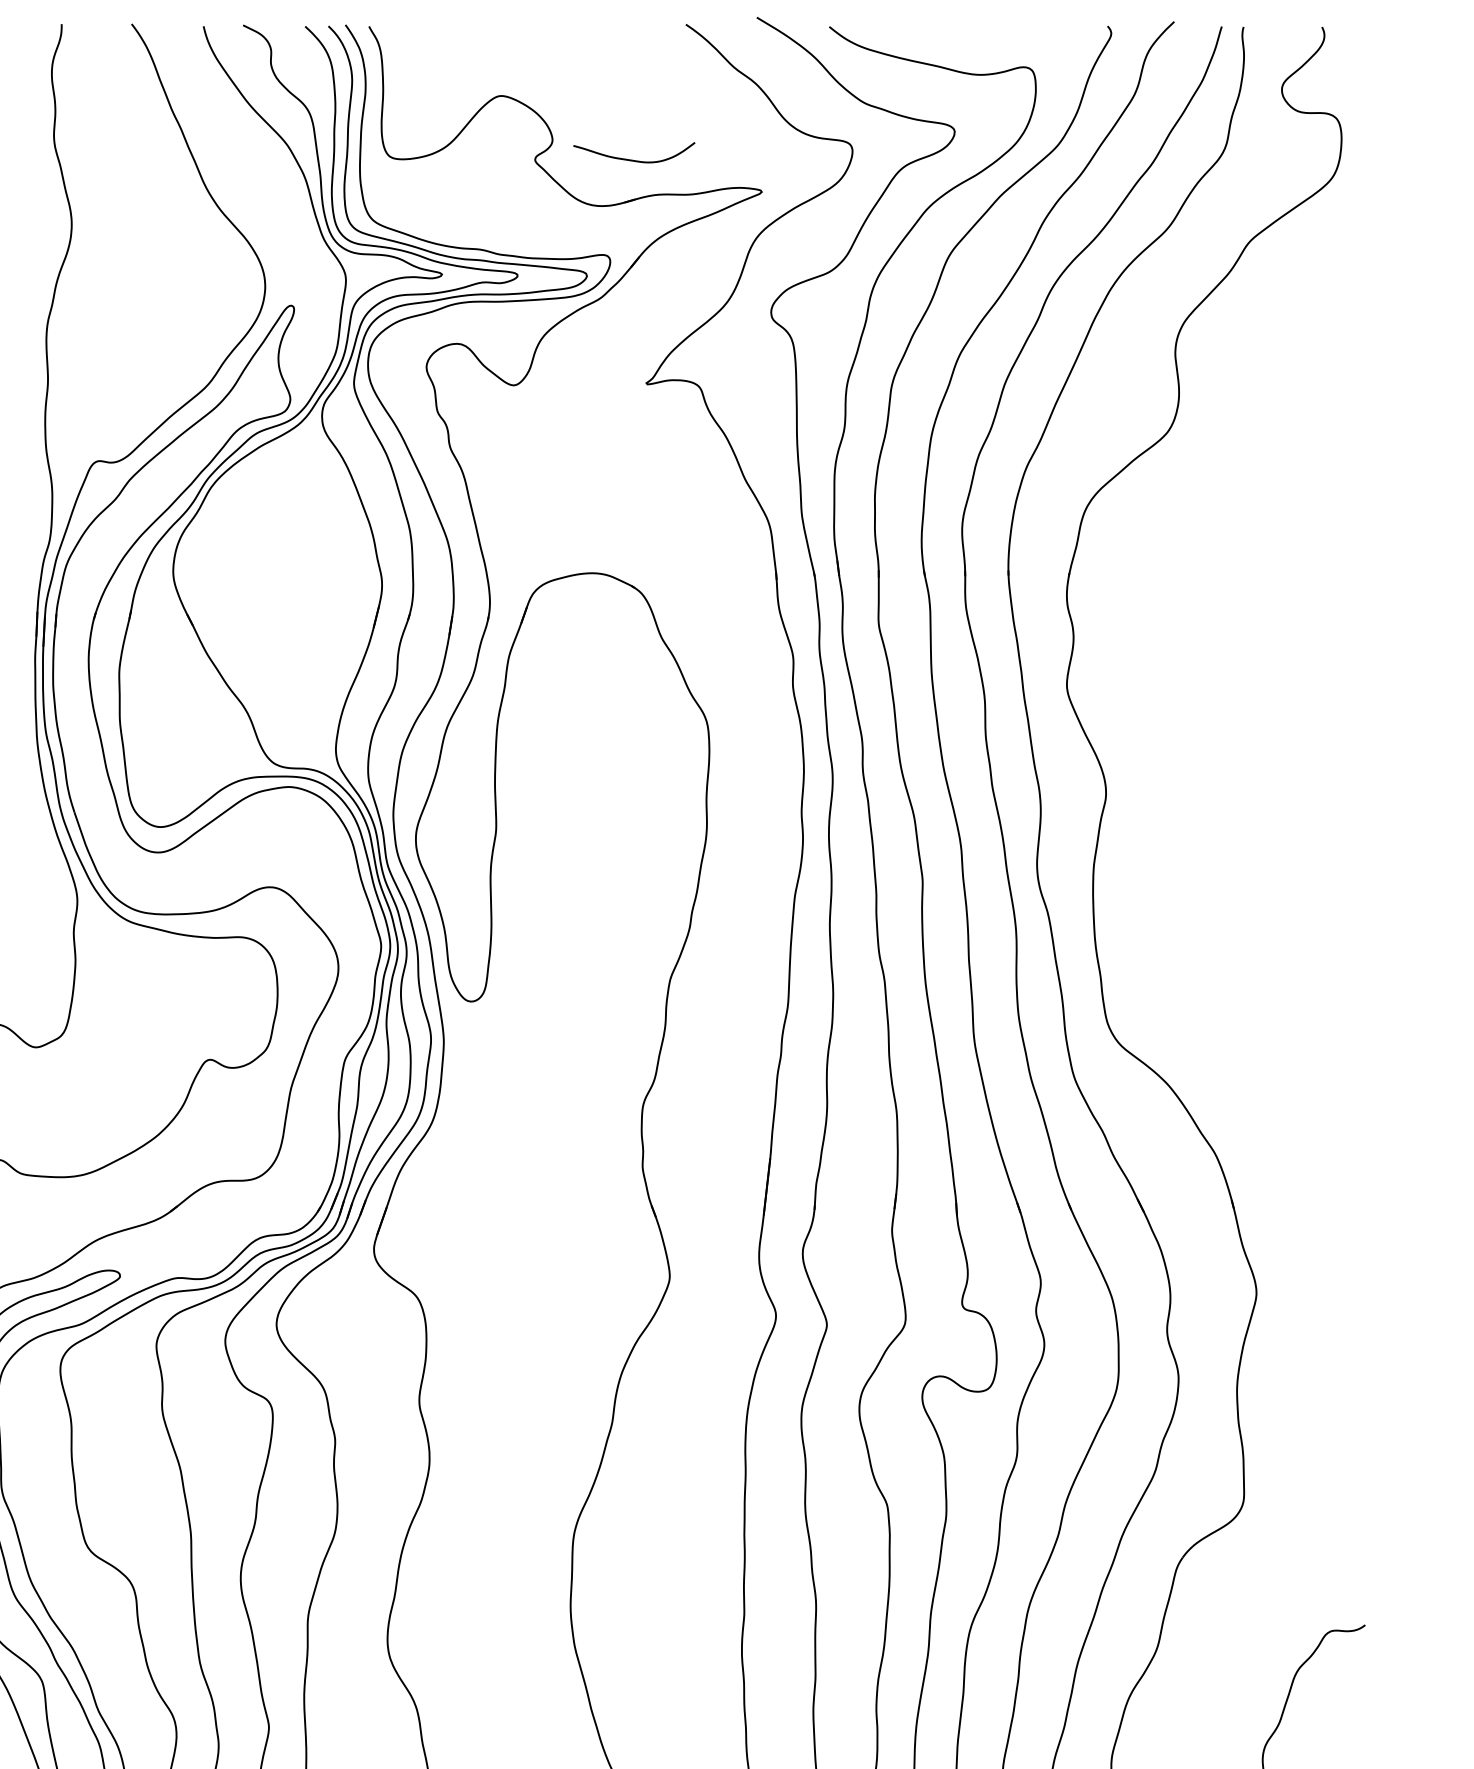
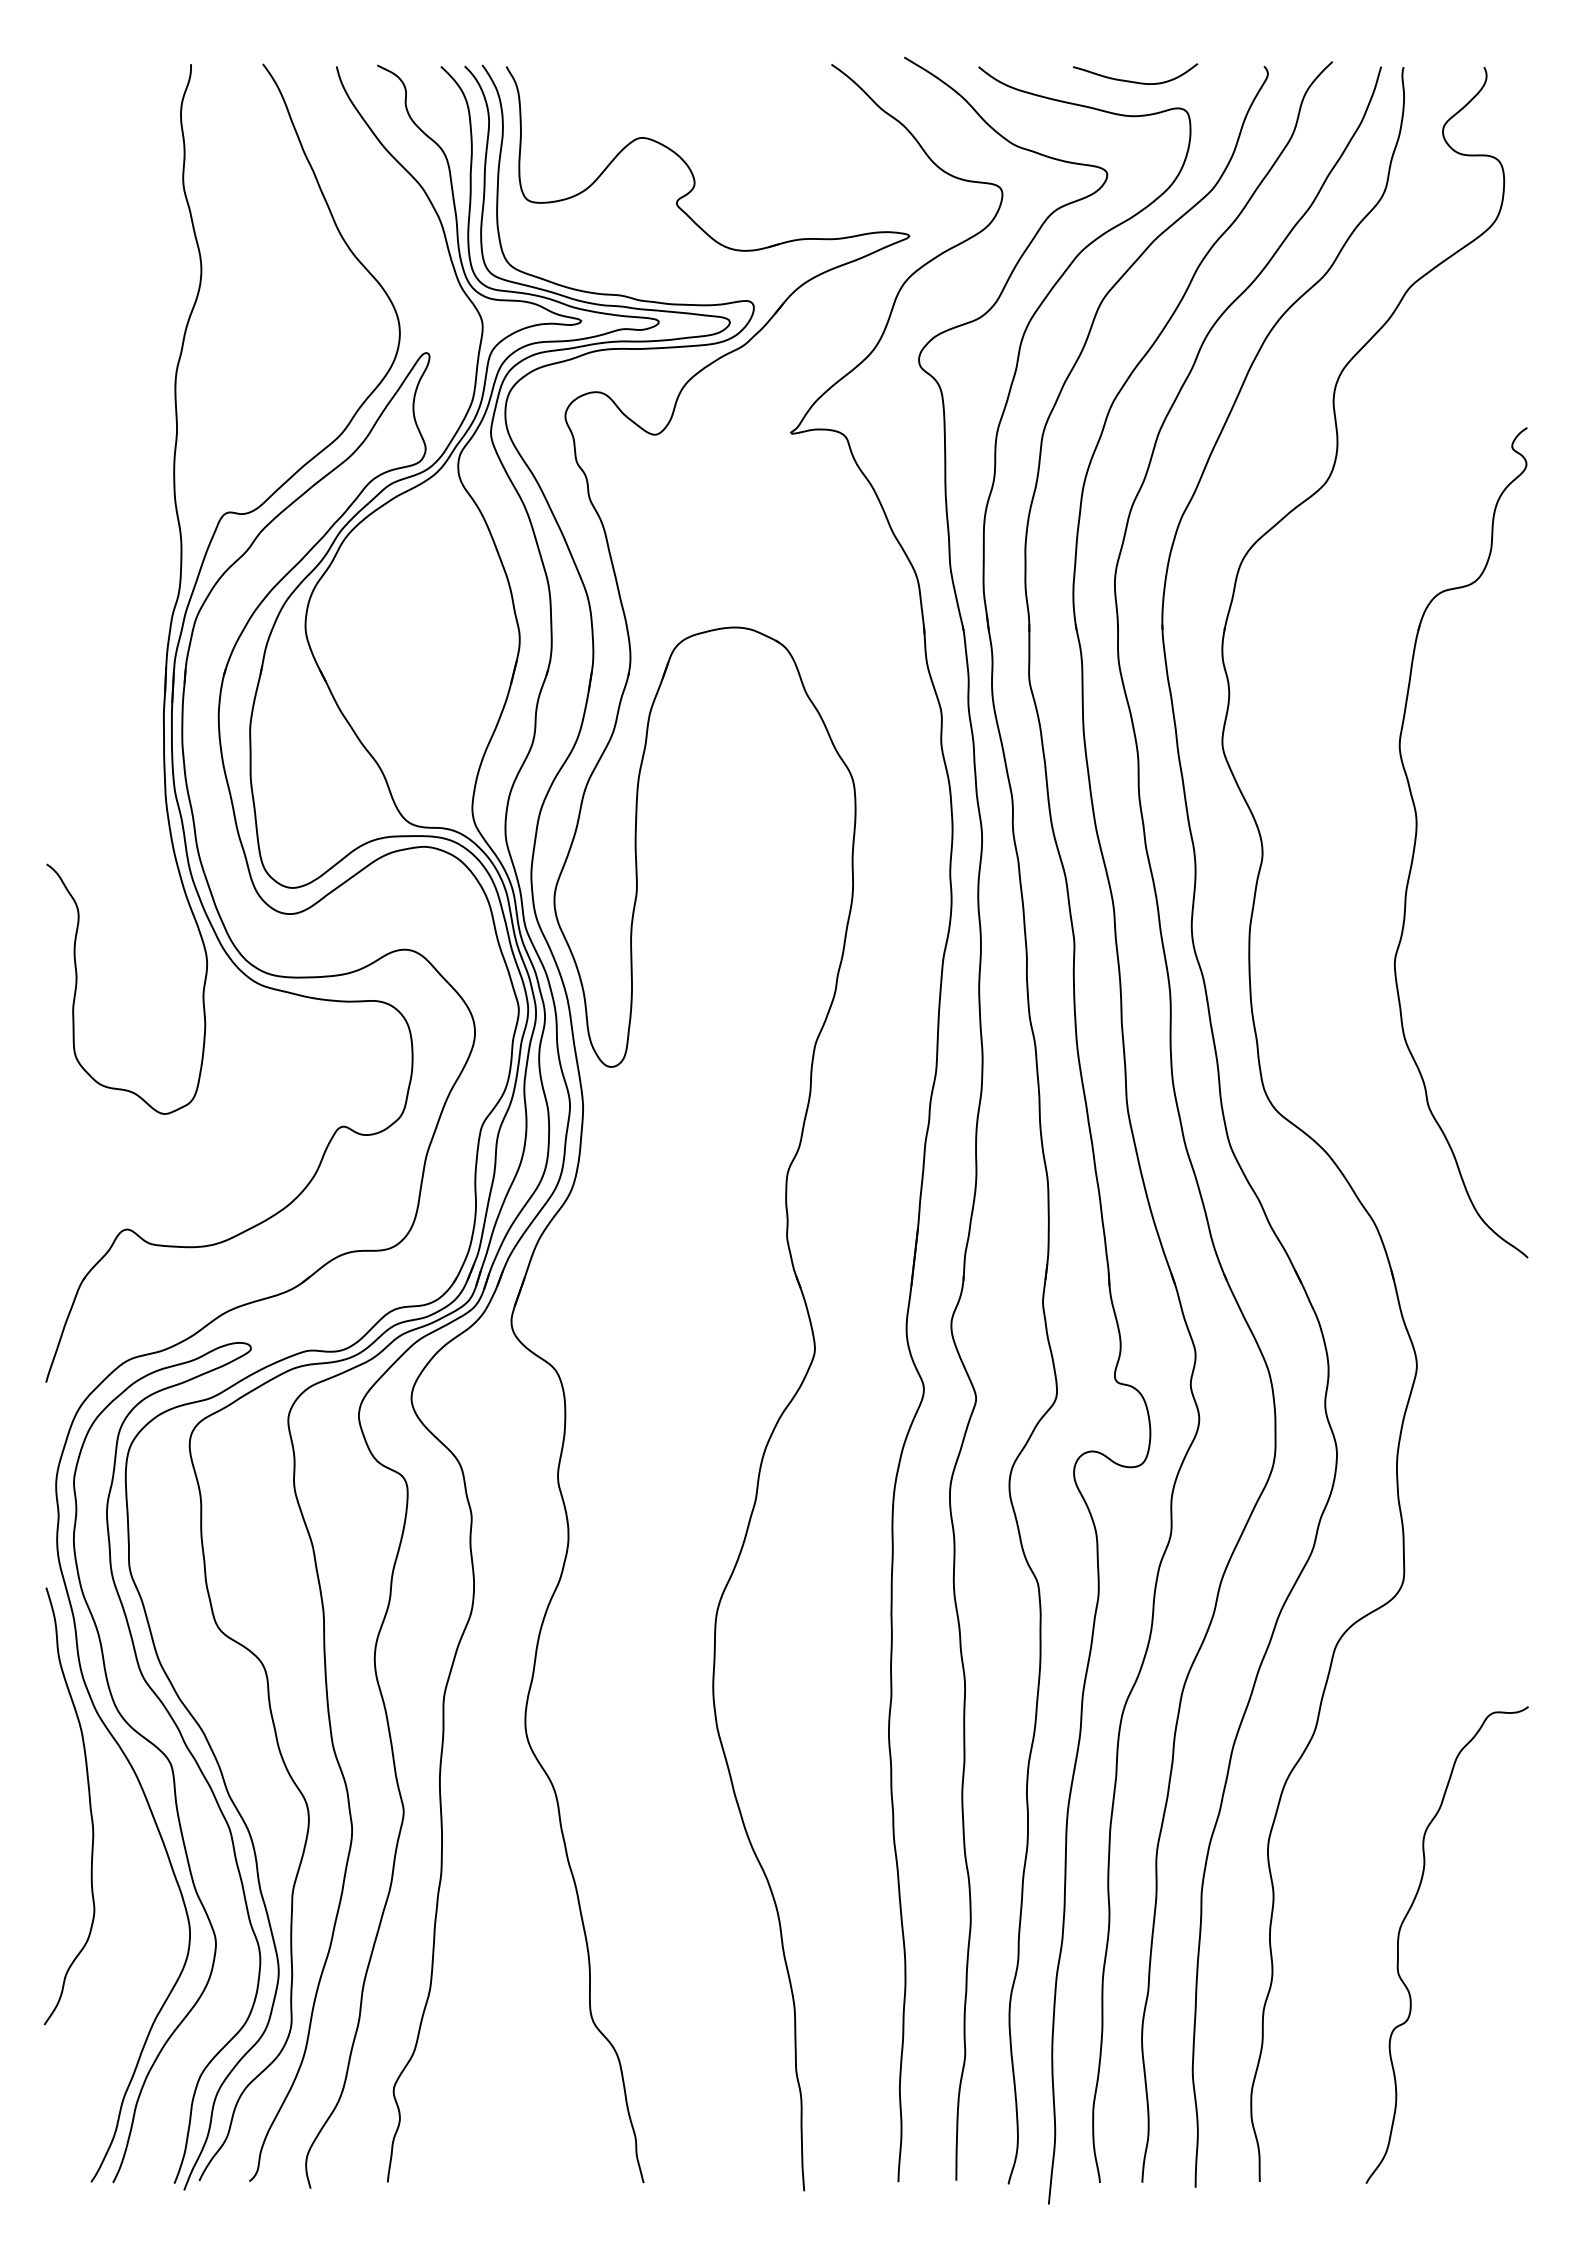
curve: (634, 159) -> (1135, 81), moved
part: (1256, 781) -> (1416, 841), added

